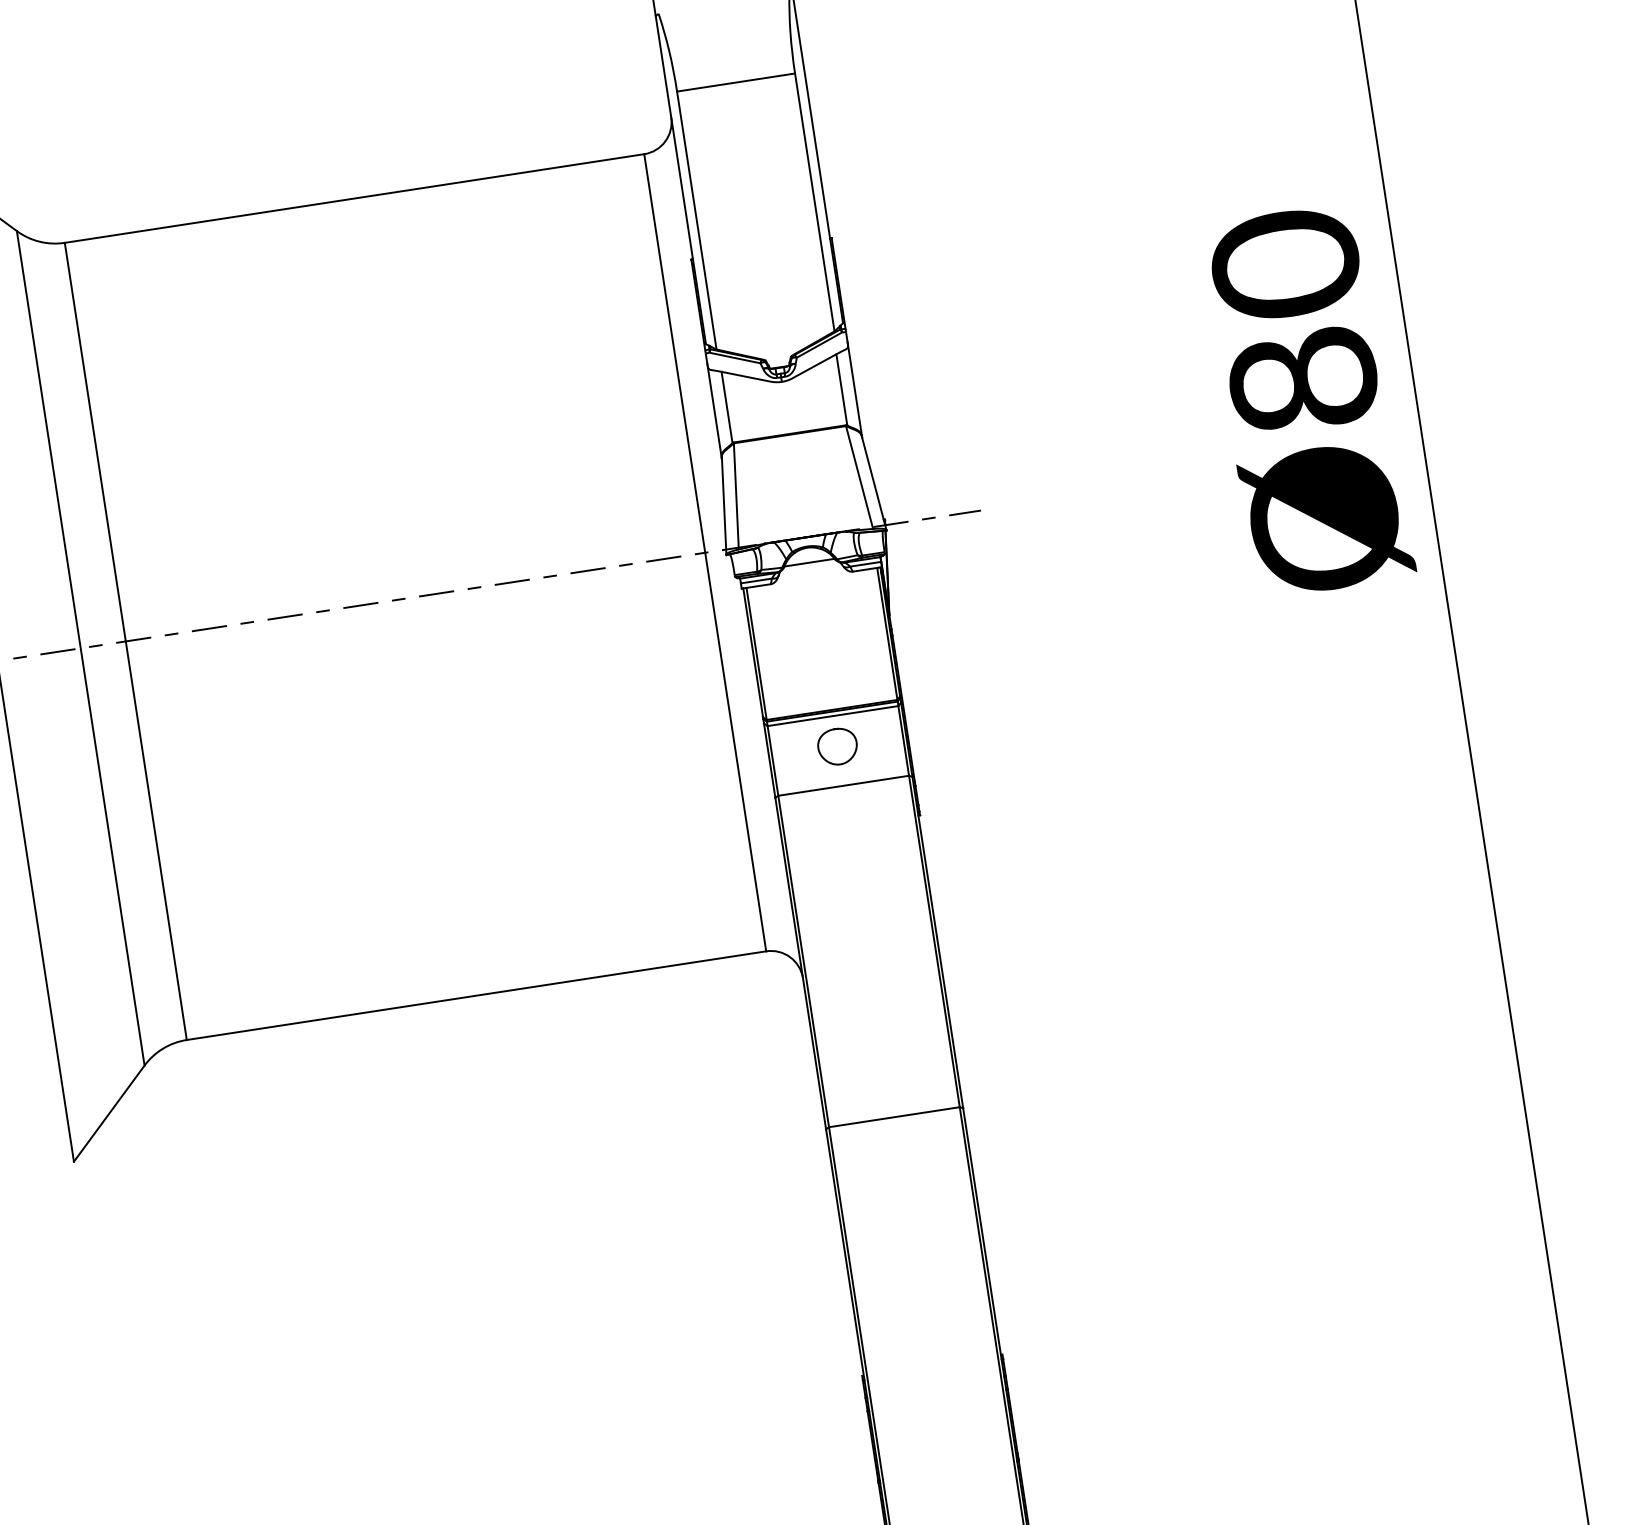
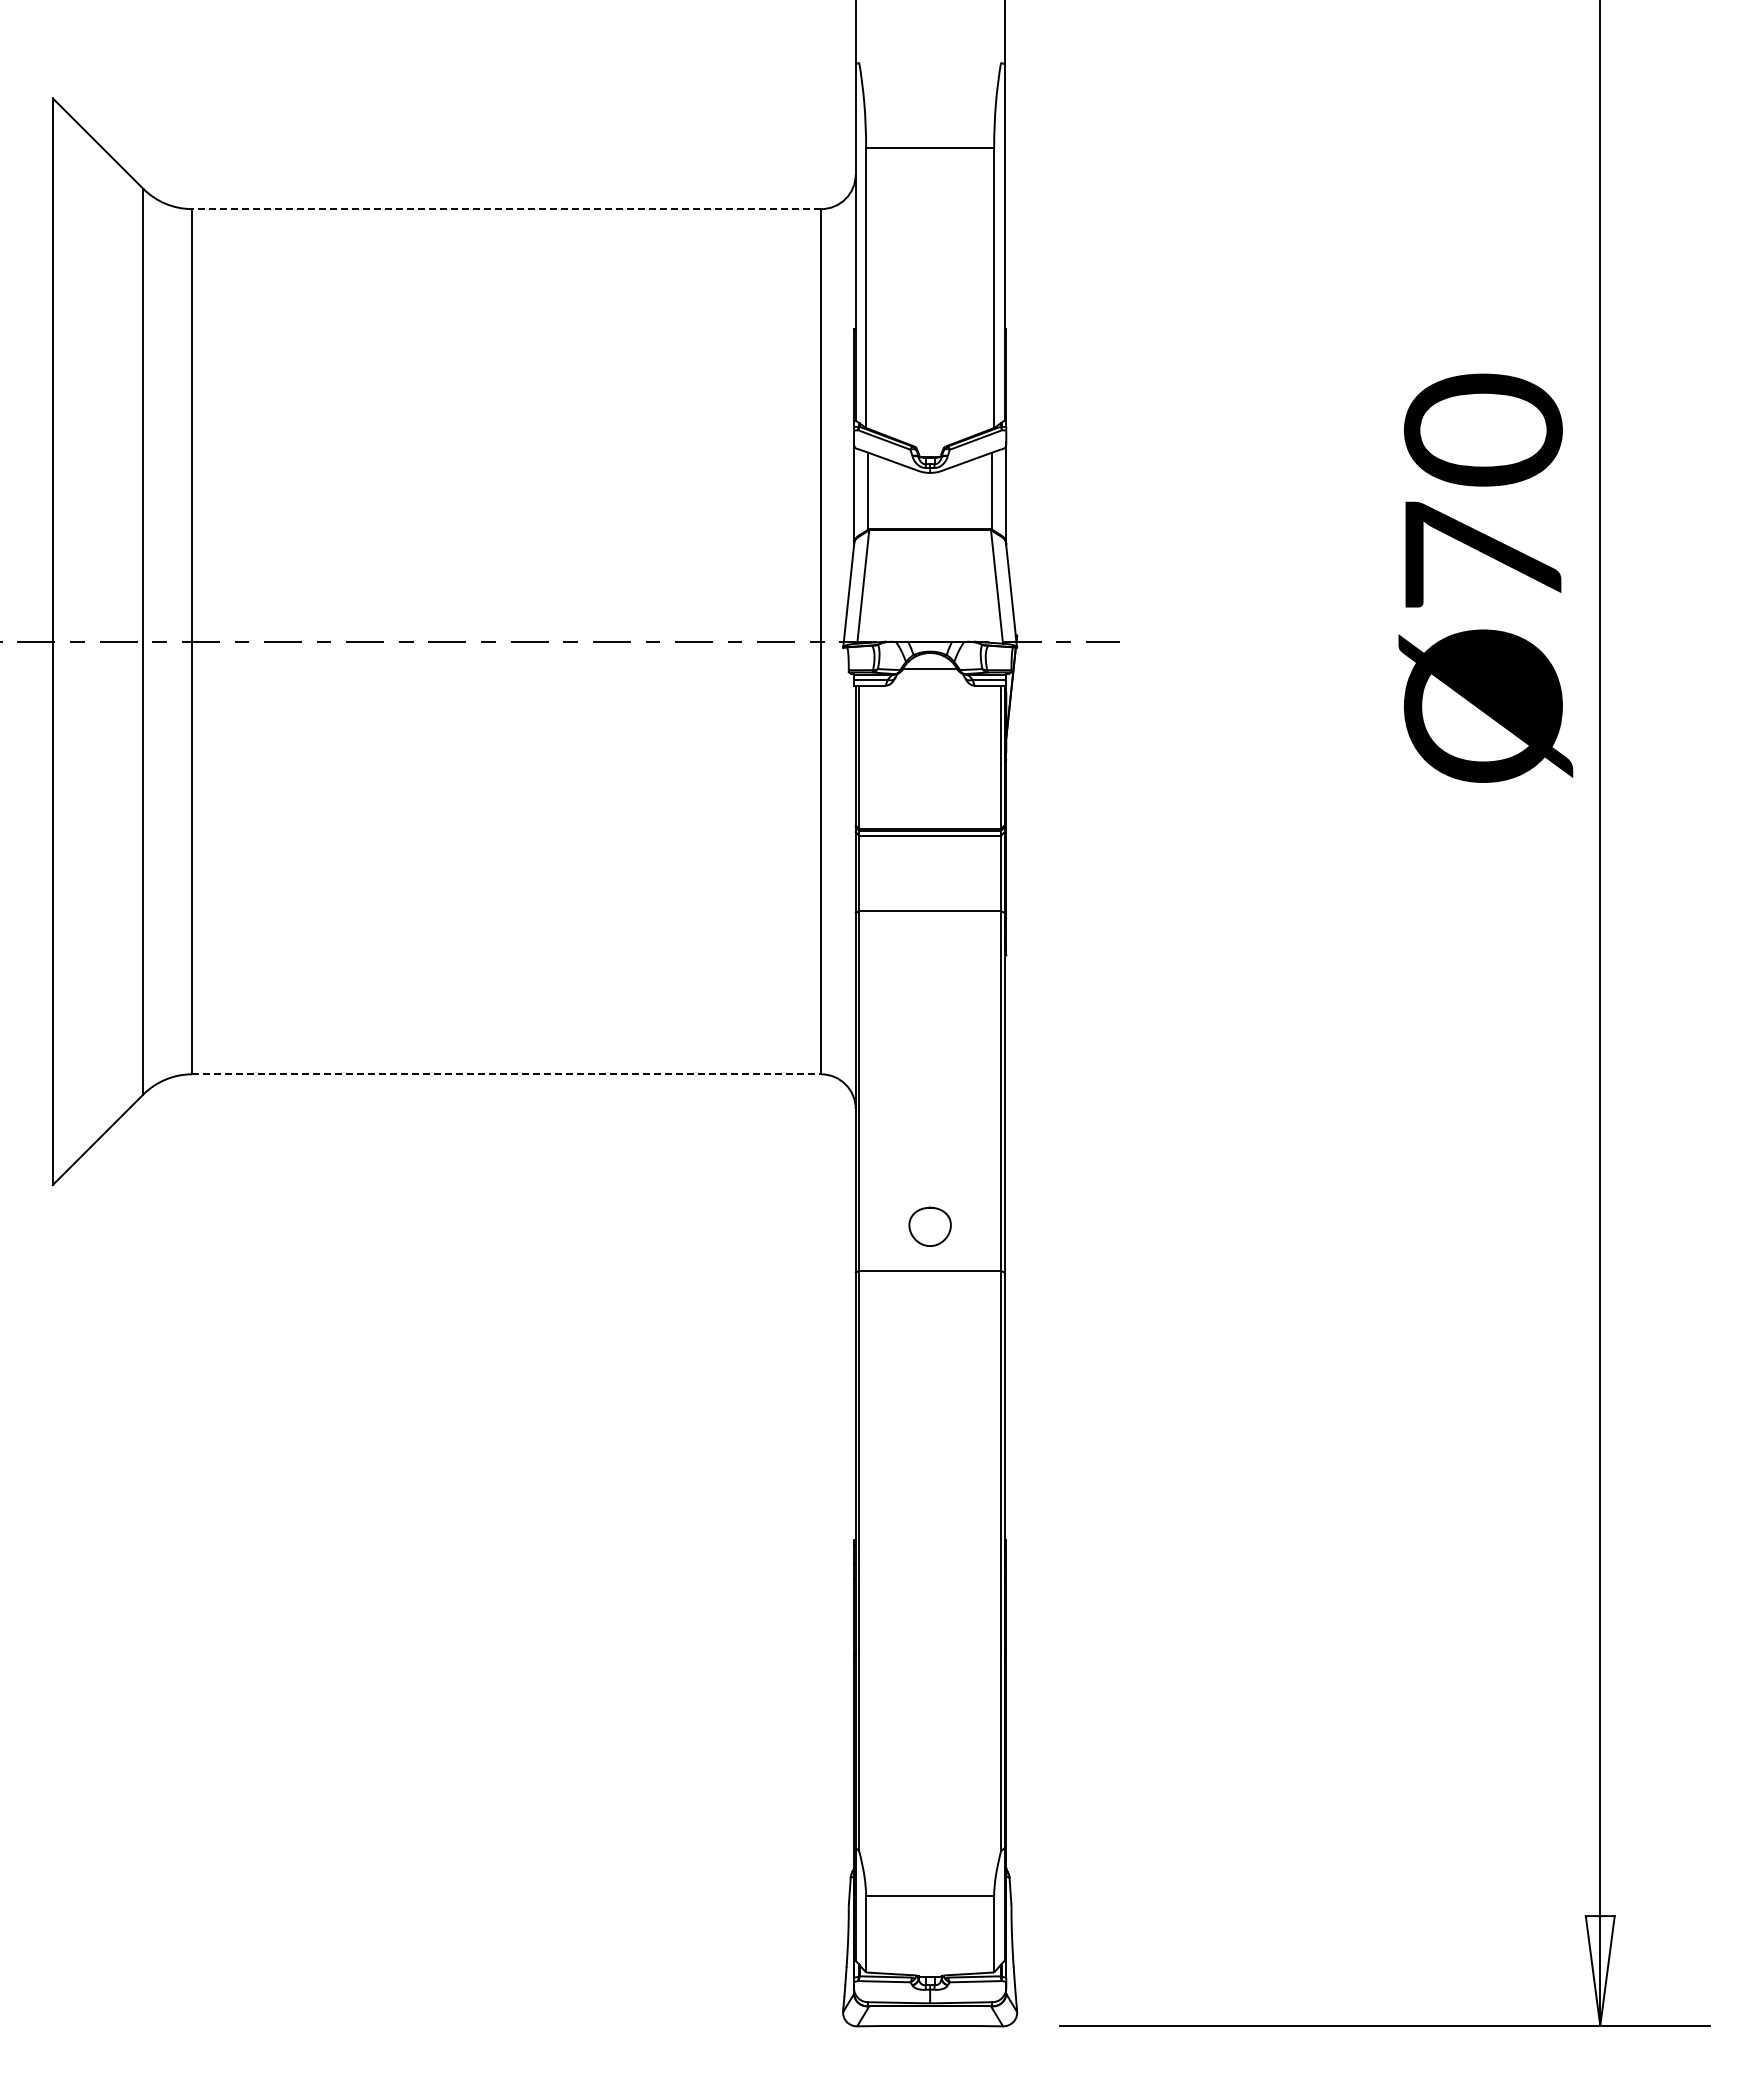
line: (354, 198) -> (506, 209), solid -> dashed
text: (1302, 379) -> (1482, 554), Ø80 -> Ø70
curve: (830, 731) -> (925, 1209), moved
line: (477, 995) -> (507, 1074), solid -> dashed

